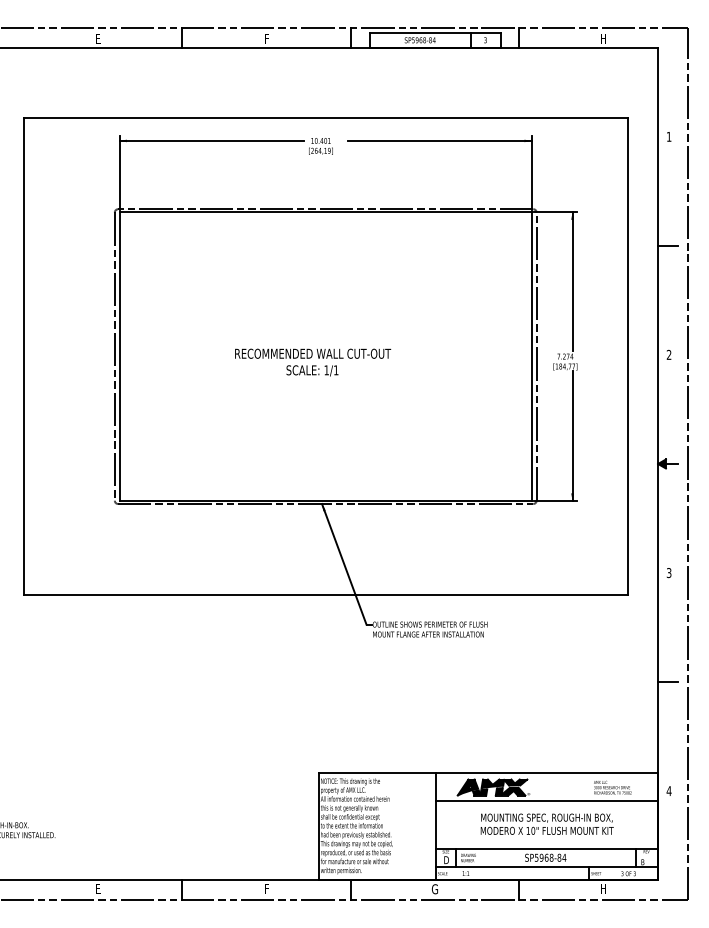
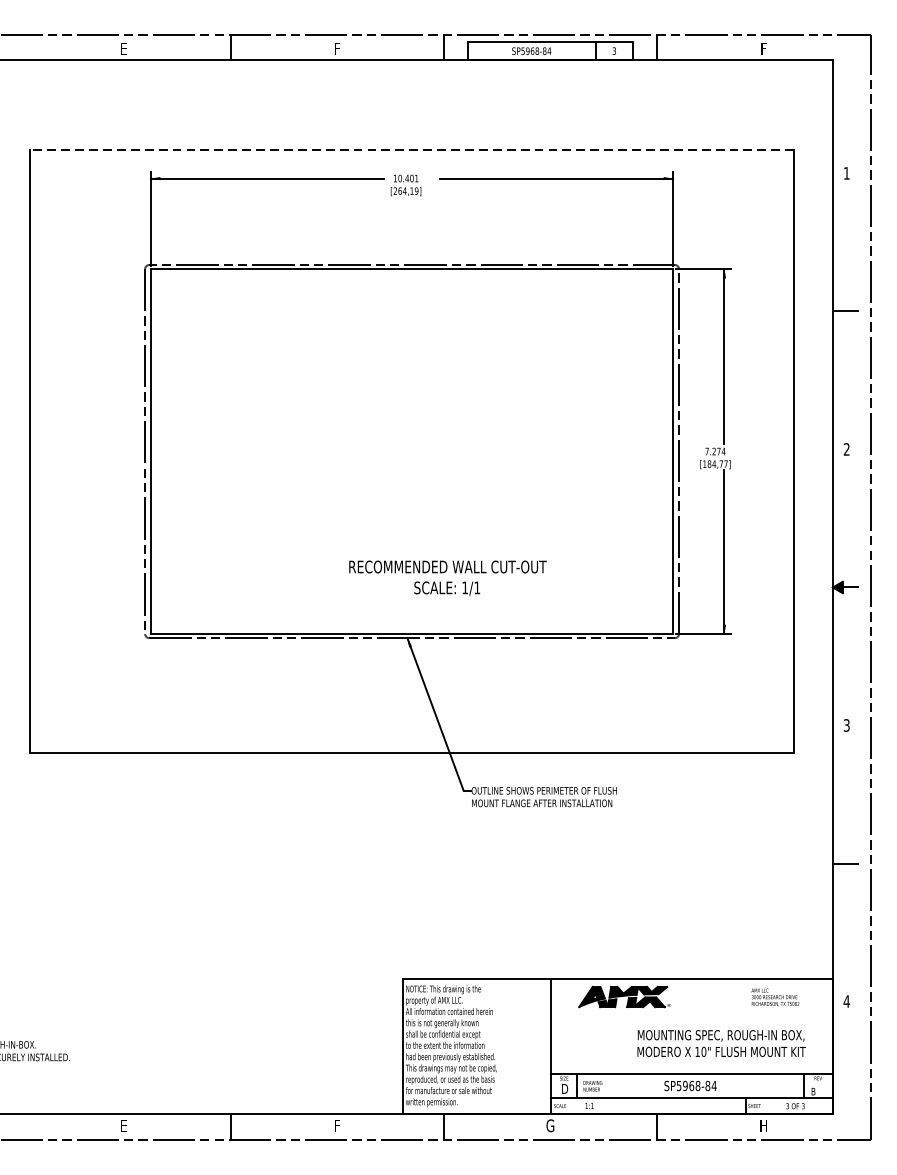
text: (603, 38) -> (763, 48), H -> F
line: (325, 118) -> (411, 150), solid -> dashed
text: (313, 362) -> (448, 578), moved
line: (546, 800) -> (691, 1013), removed
text: (546, 823) -> (720, 1042), moved

